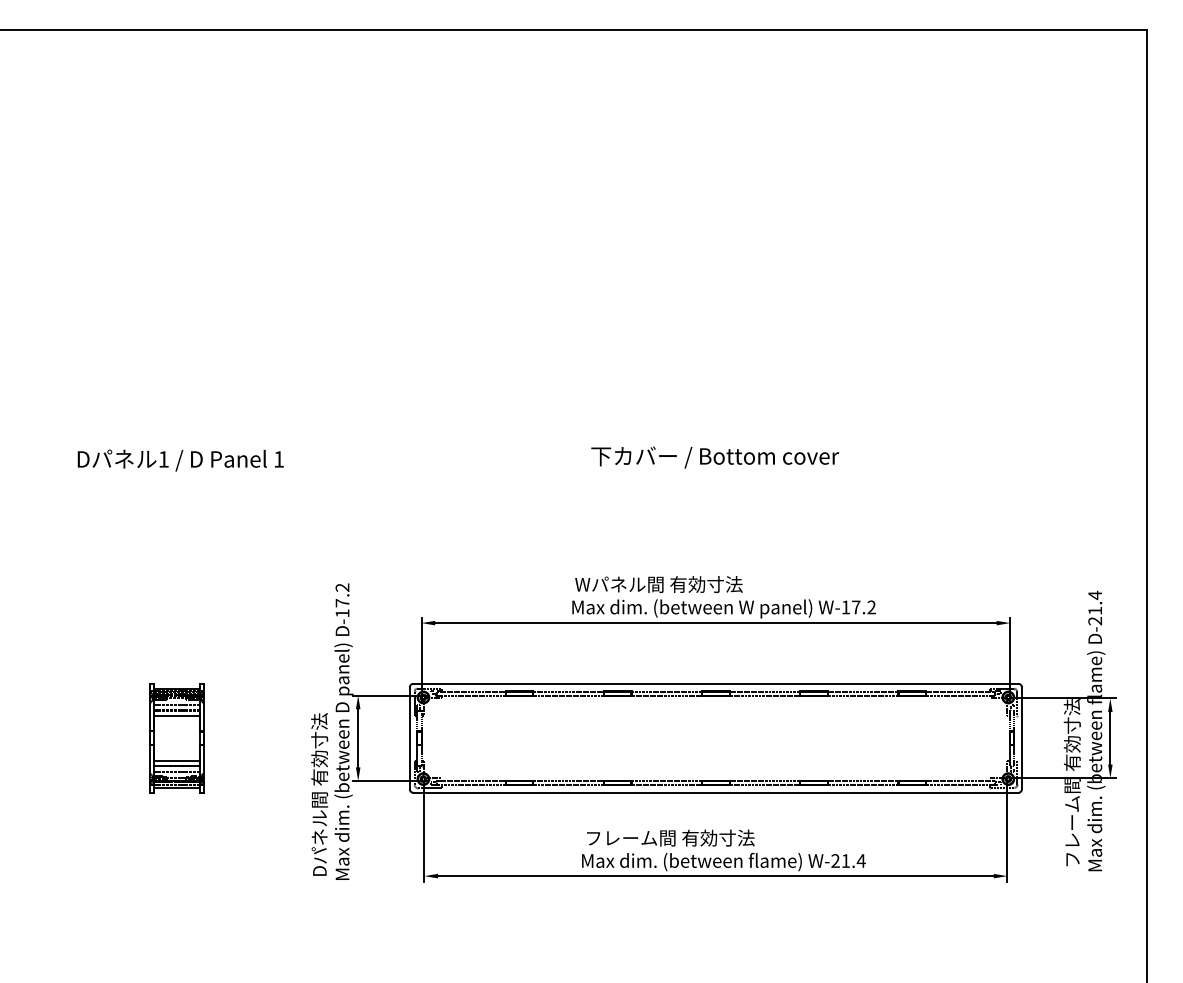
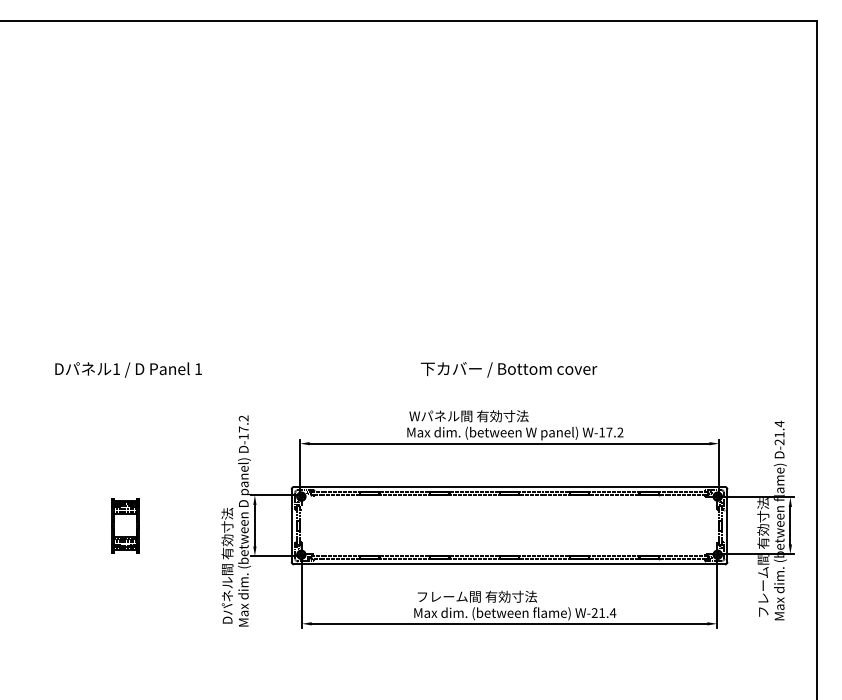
text: (714, 457) -> (508, 369), moved
text: (180, 459) -> (128, 369), moved
part: (176, 738) -> (125, 525), size x0.7

